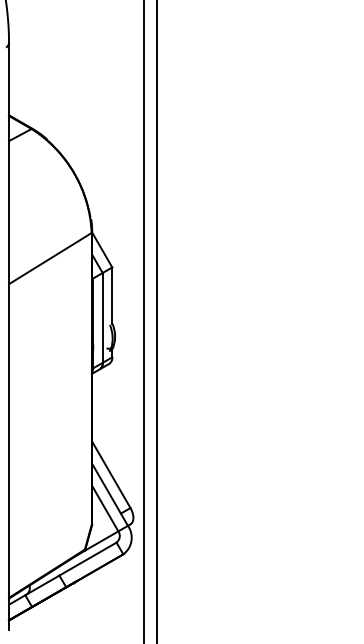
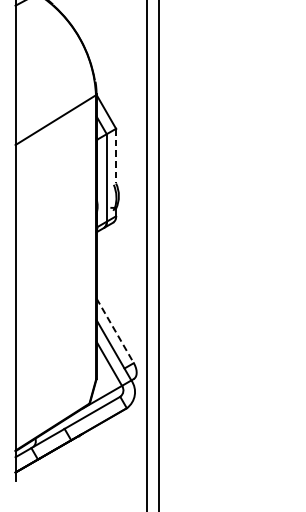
line: (112, 296) -> (116, 157), solid -> dashed
line: (111, 475) -> (115, 331), solid -> dashed

